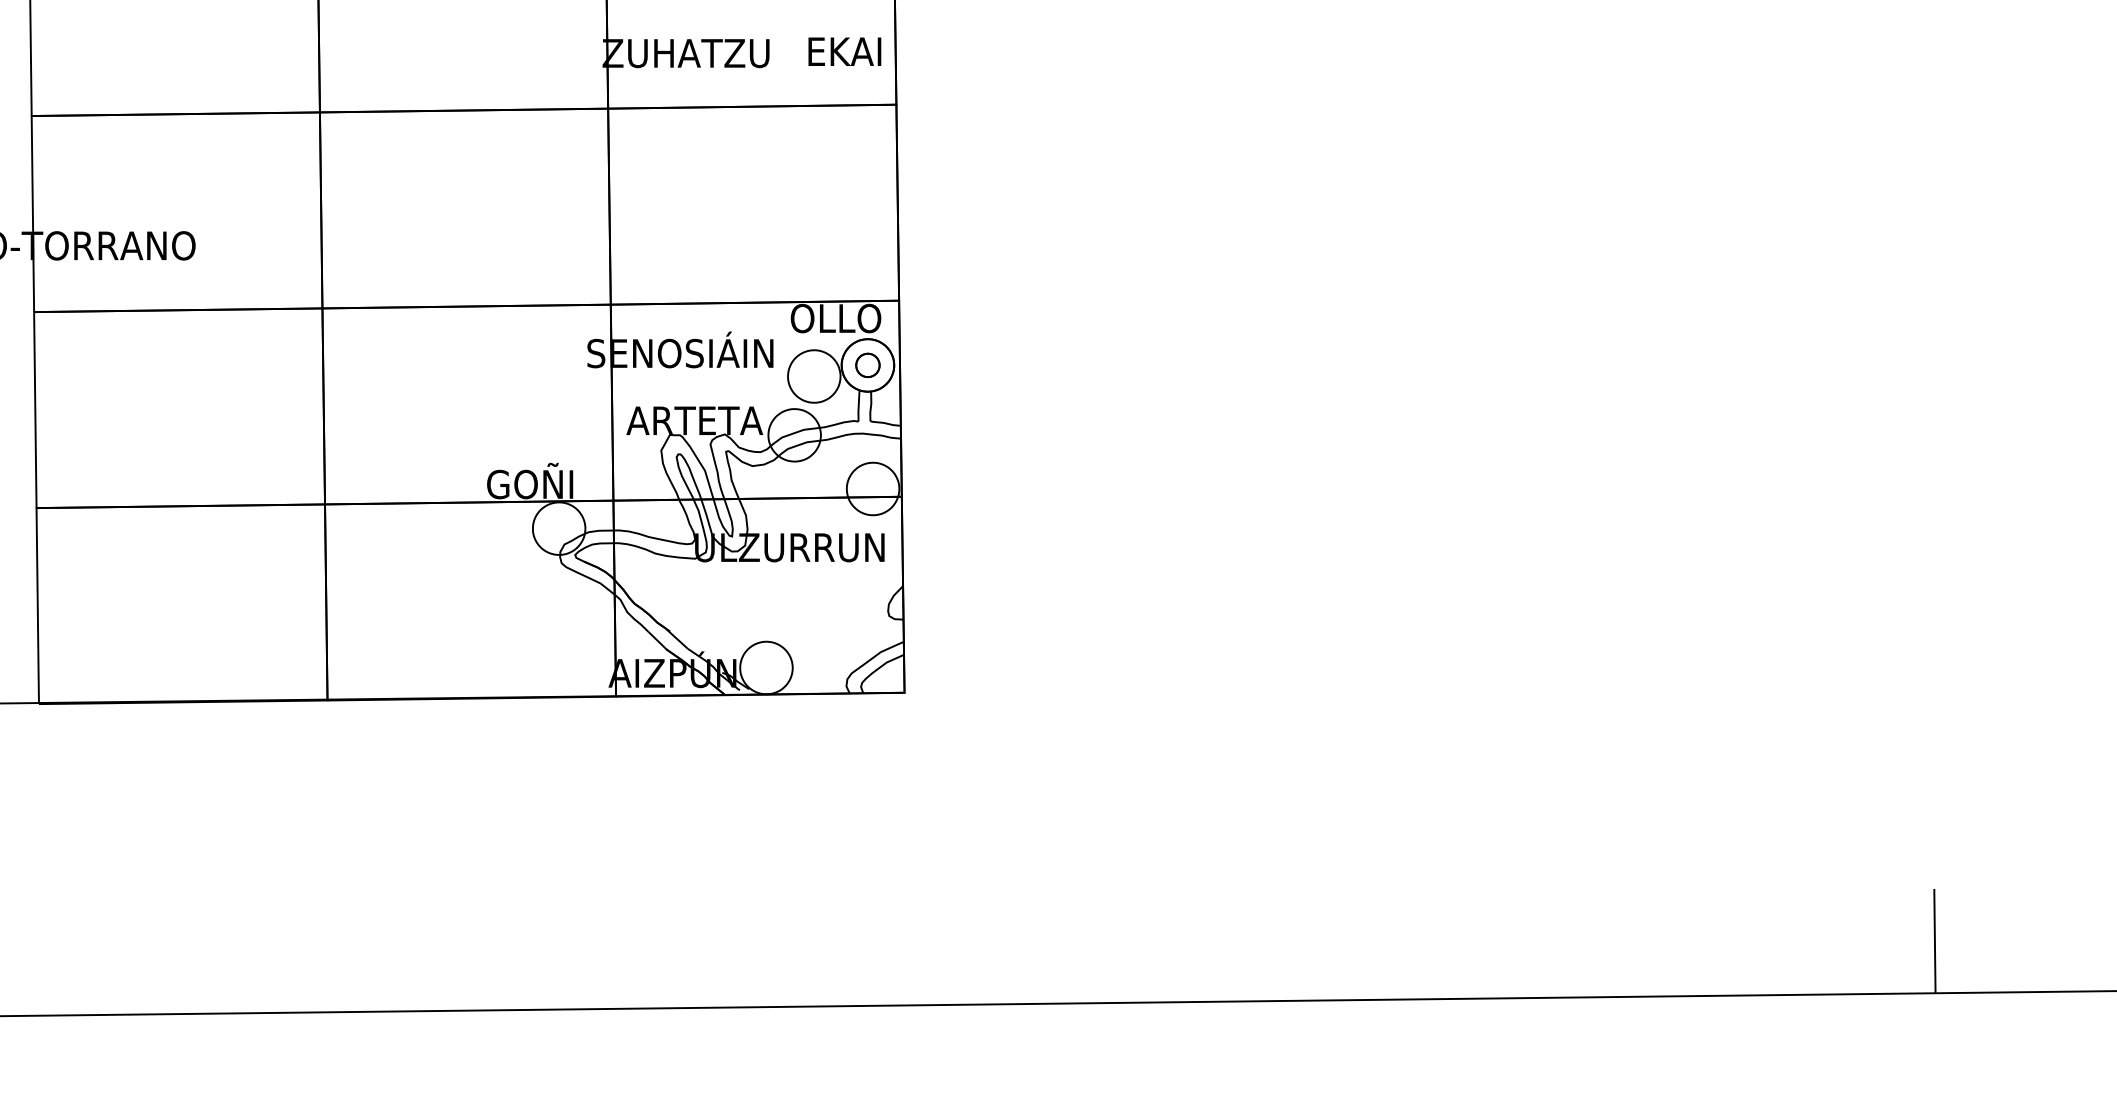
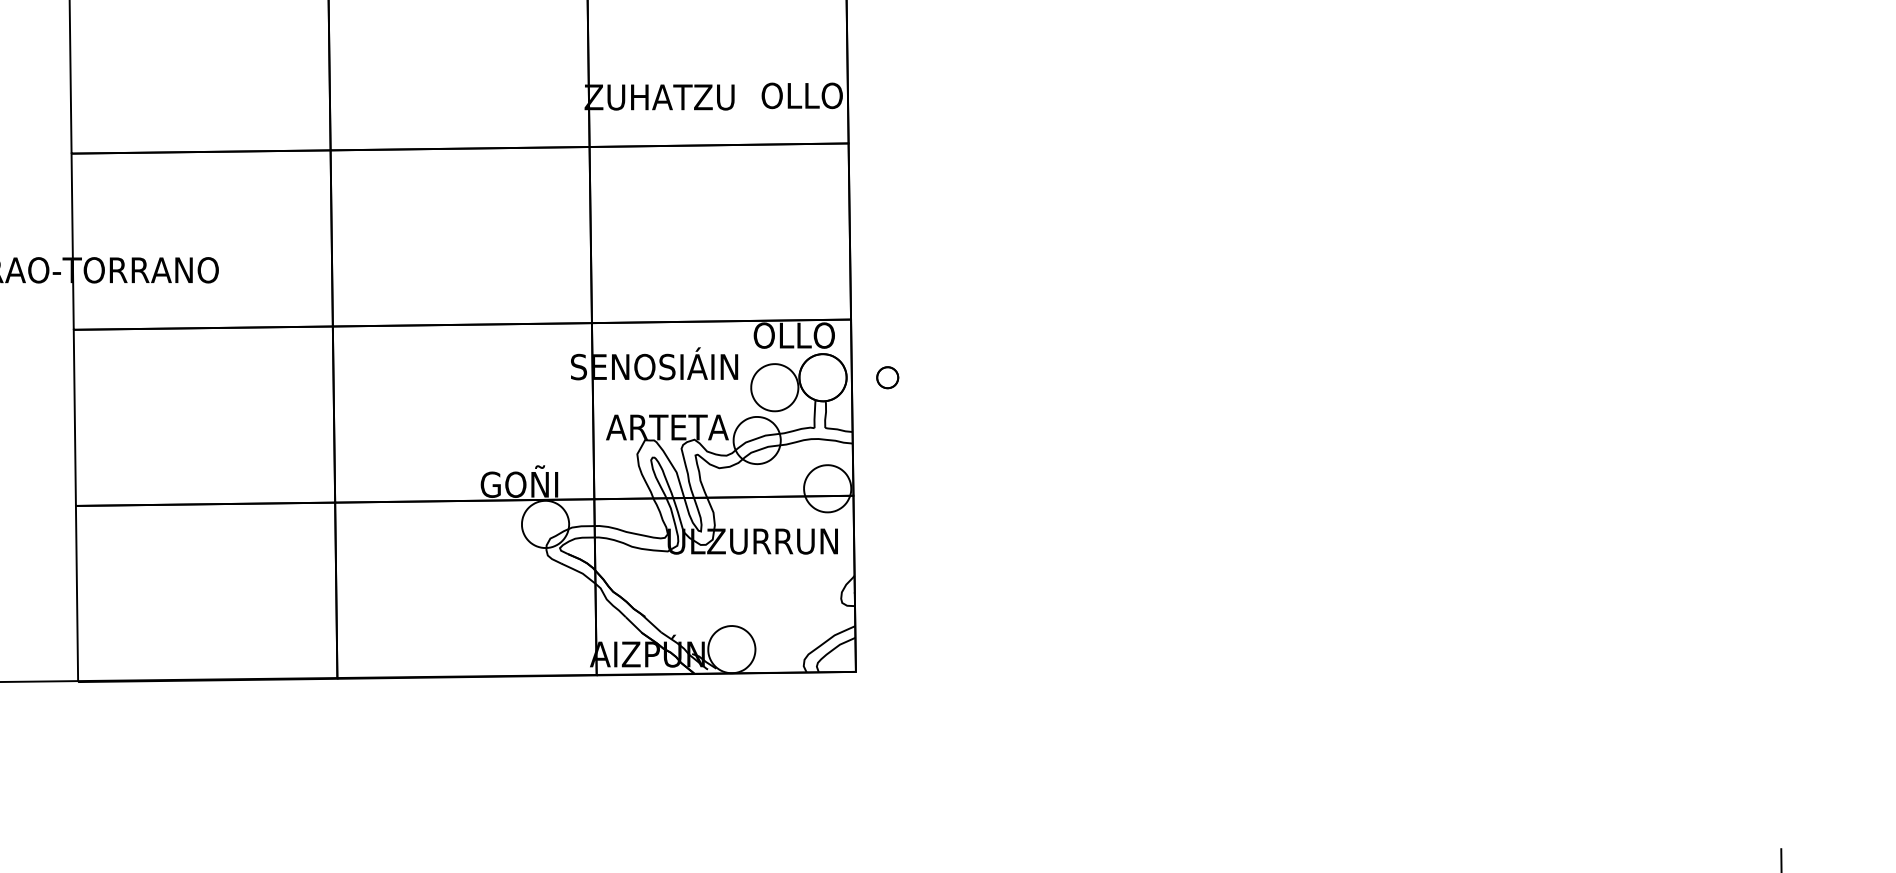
text: (844, 51) -> (801, 95), EKAI -> OLLO
part: (867, 365) -> (887, 377), moved

